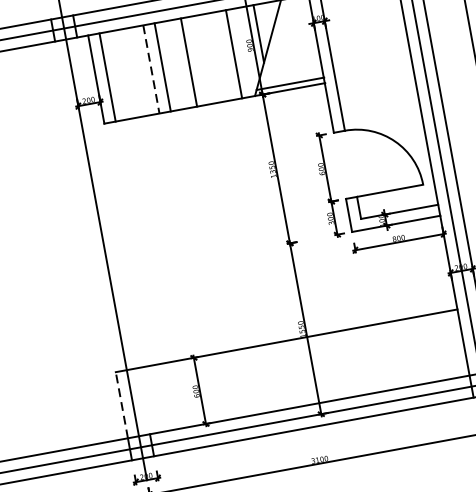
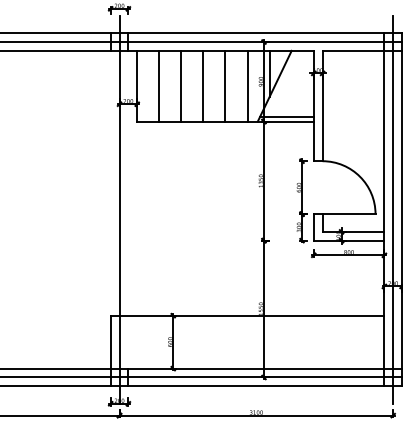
line: (188, 61) -> (225, 85), moved
line: (162, 66) -> (203, 85), moved
line: (151, 69) -> (181, 86), dashed -> solid
line: (107, 76) -> (159, 85), moved
line: (121, 404) -> (110, 341), dashed -> solid

